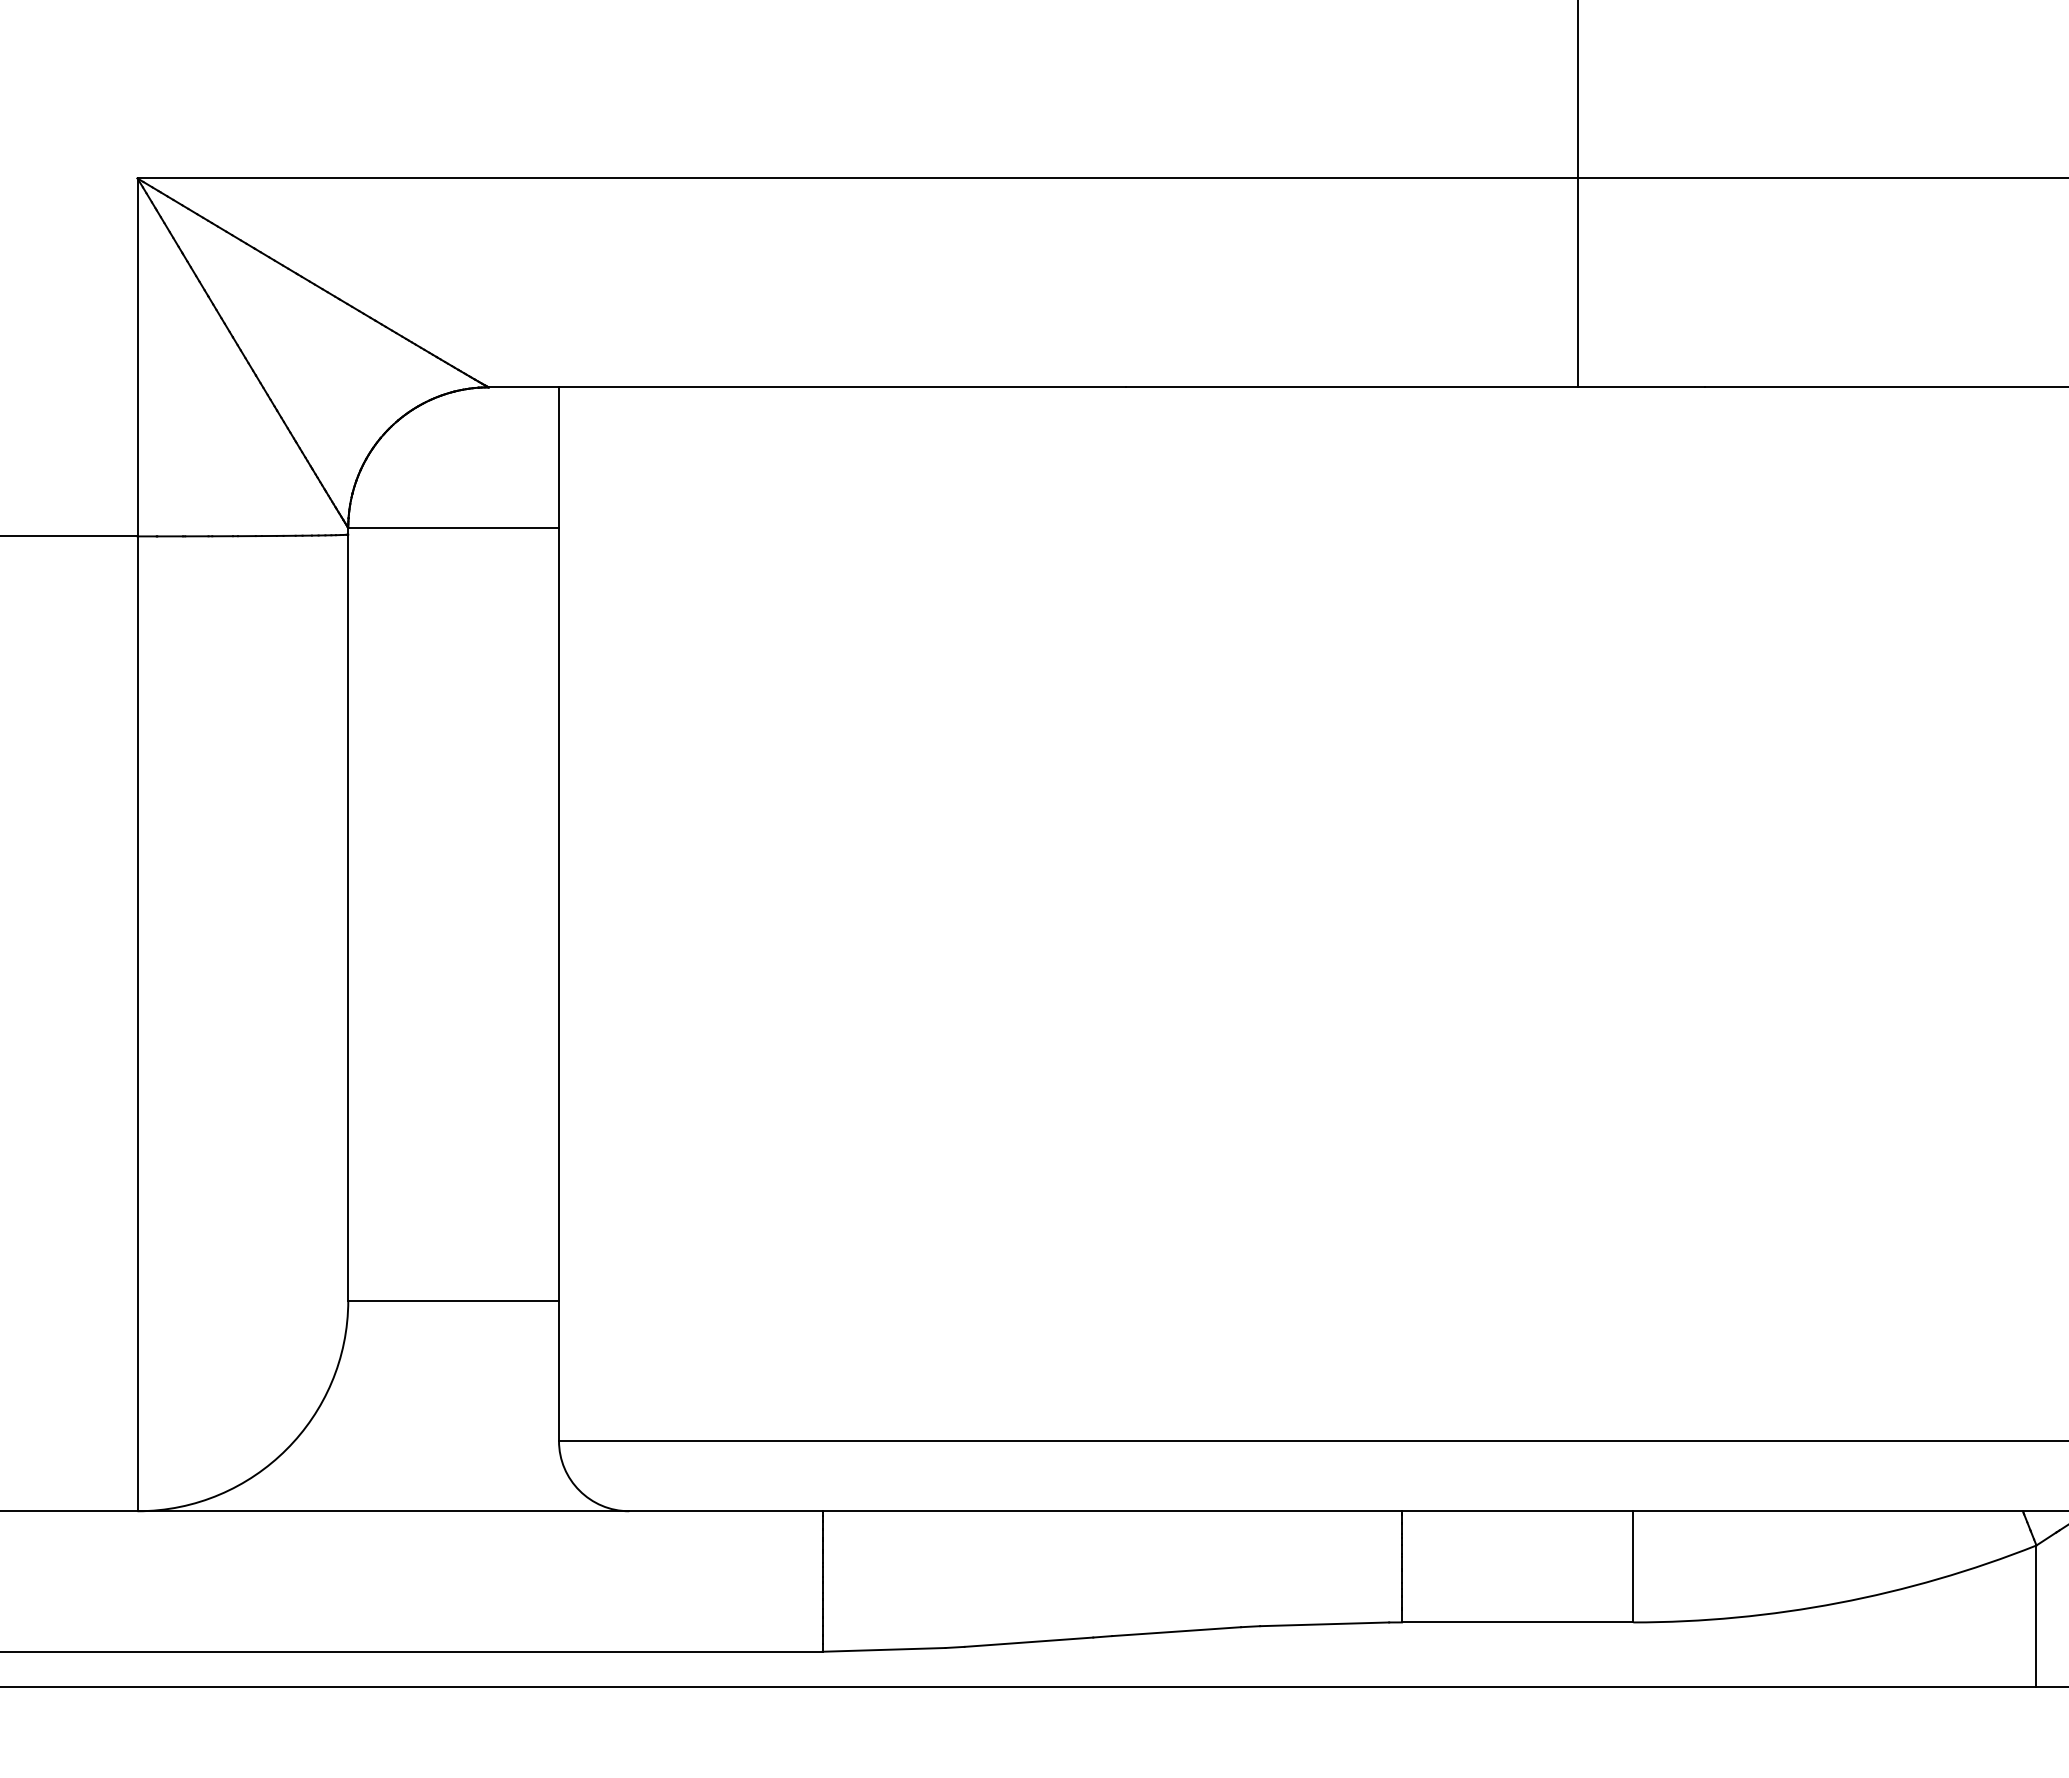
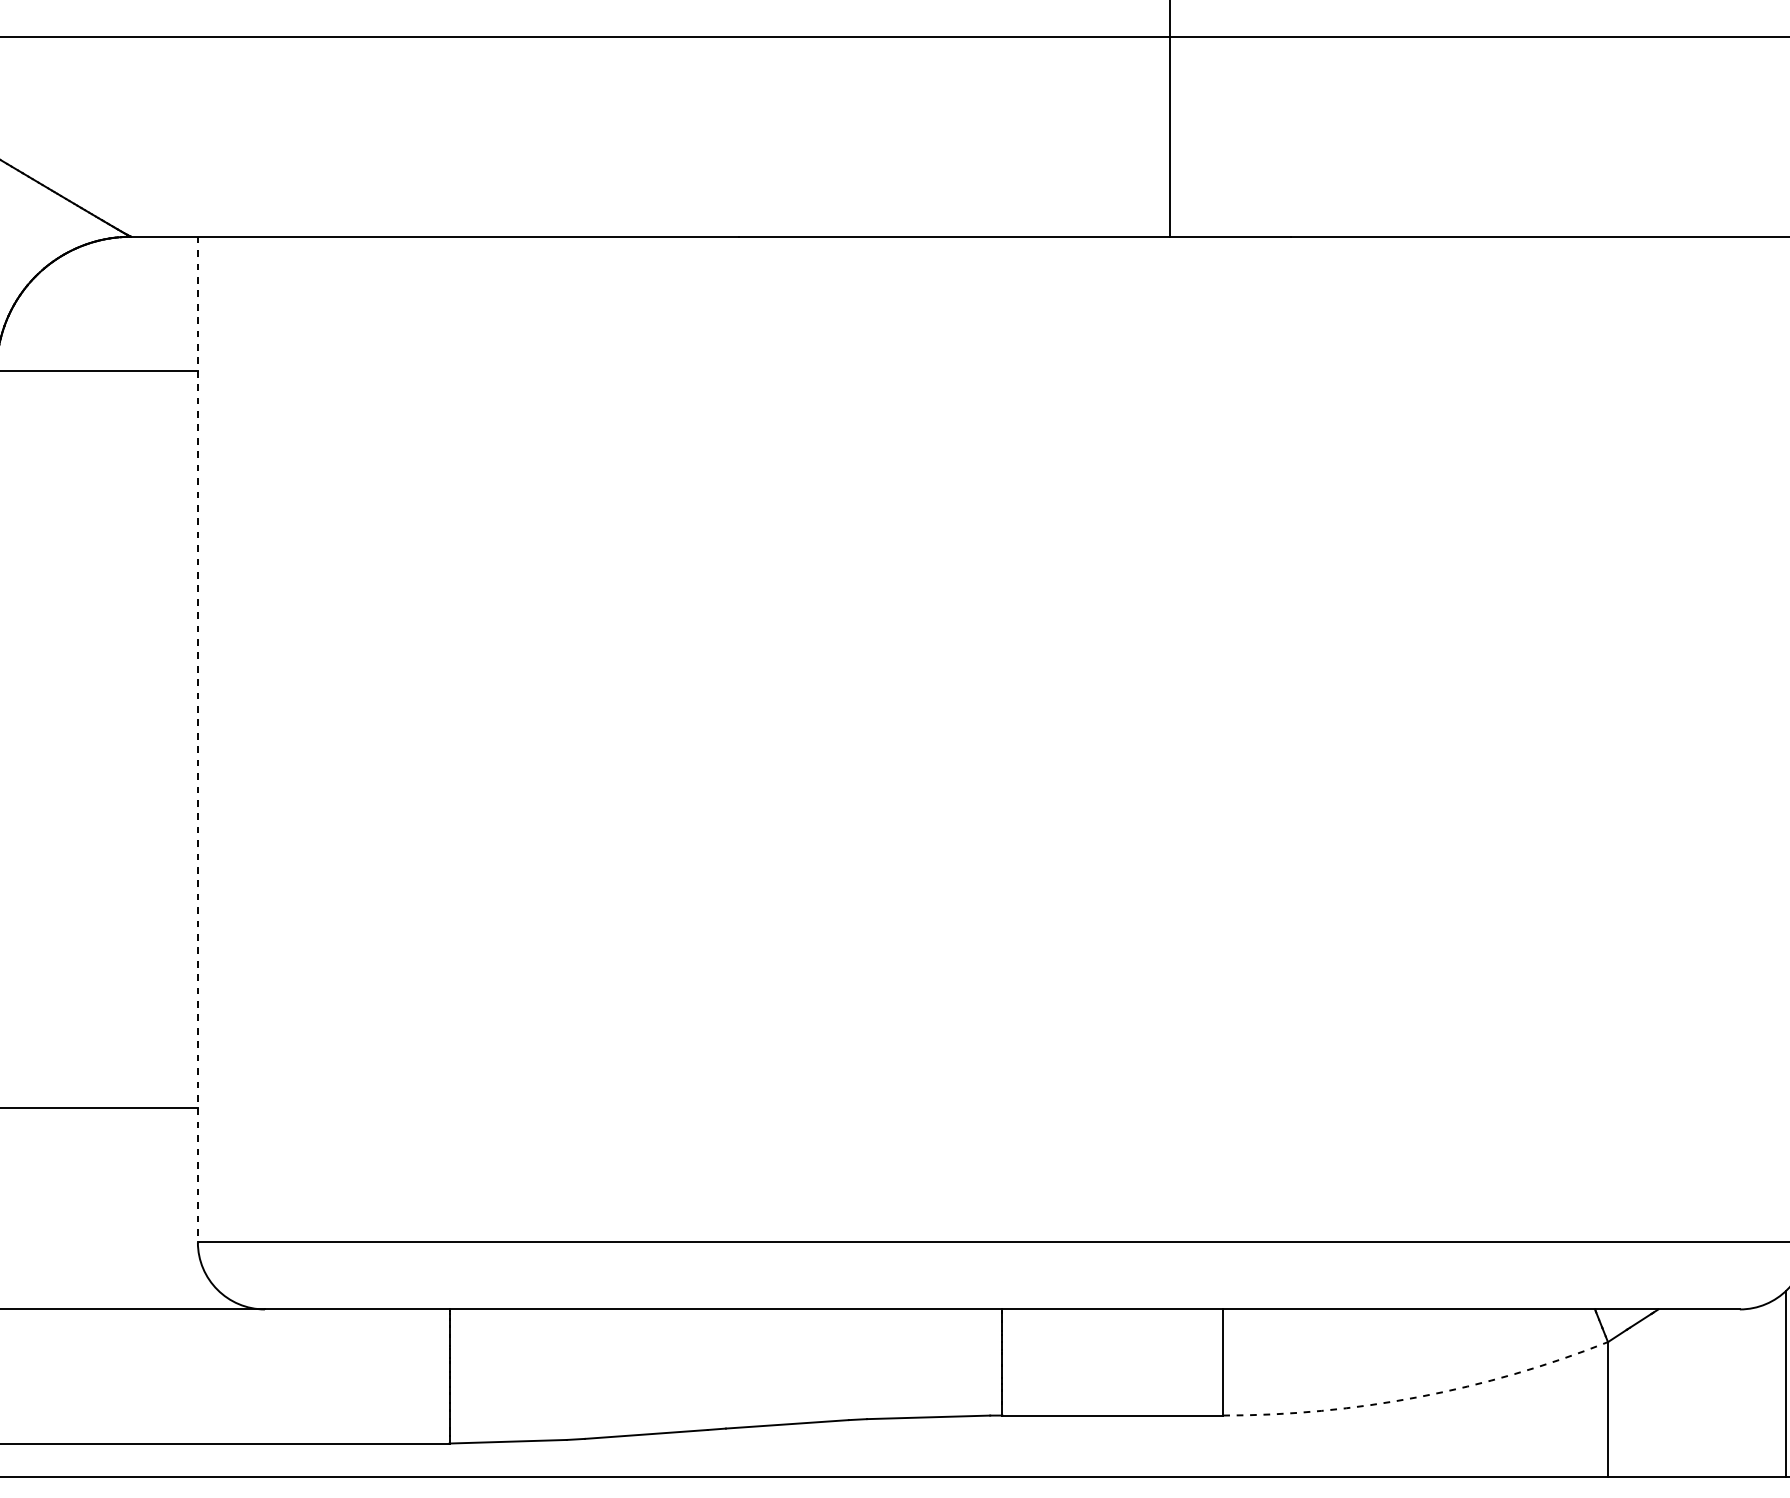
line: (559, 914) -> (198, 739), solid -> dashed
arc: (1838, 1603) -> (1419, 1397), solid -> dashed

